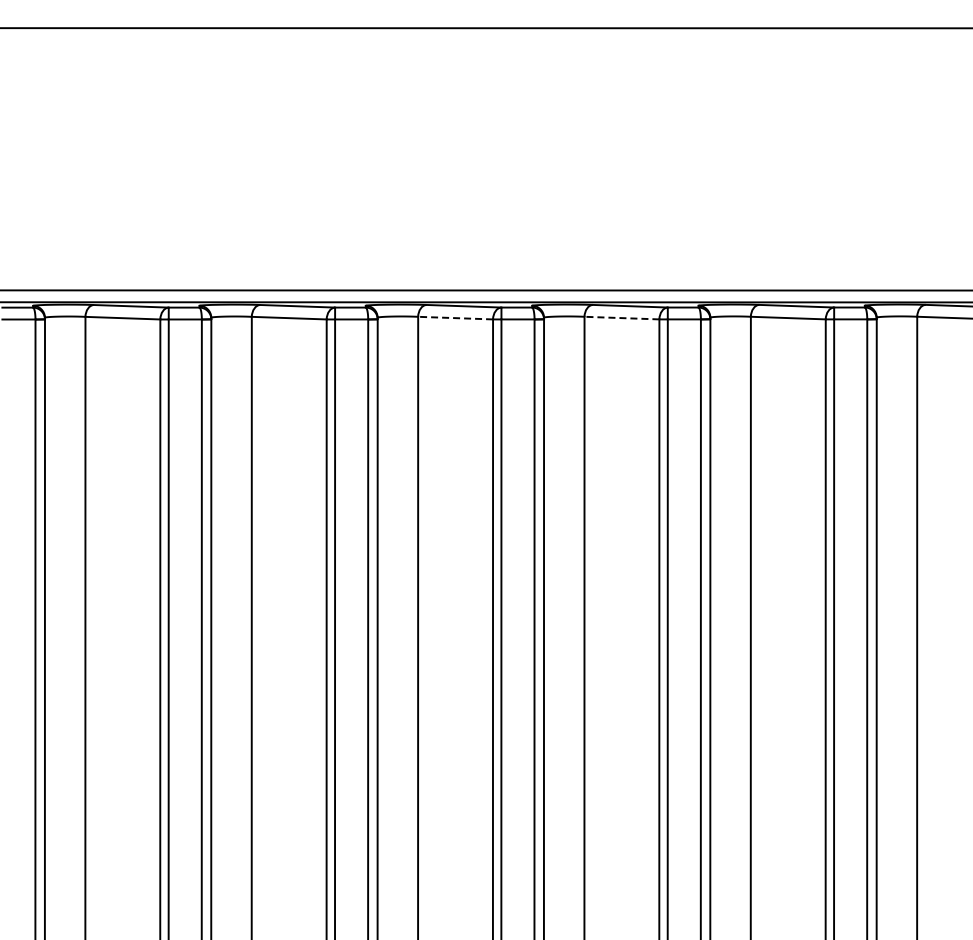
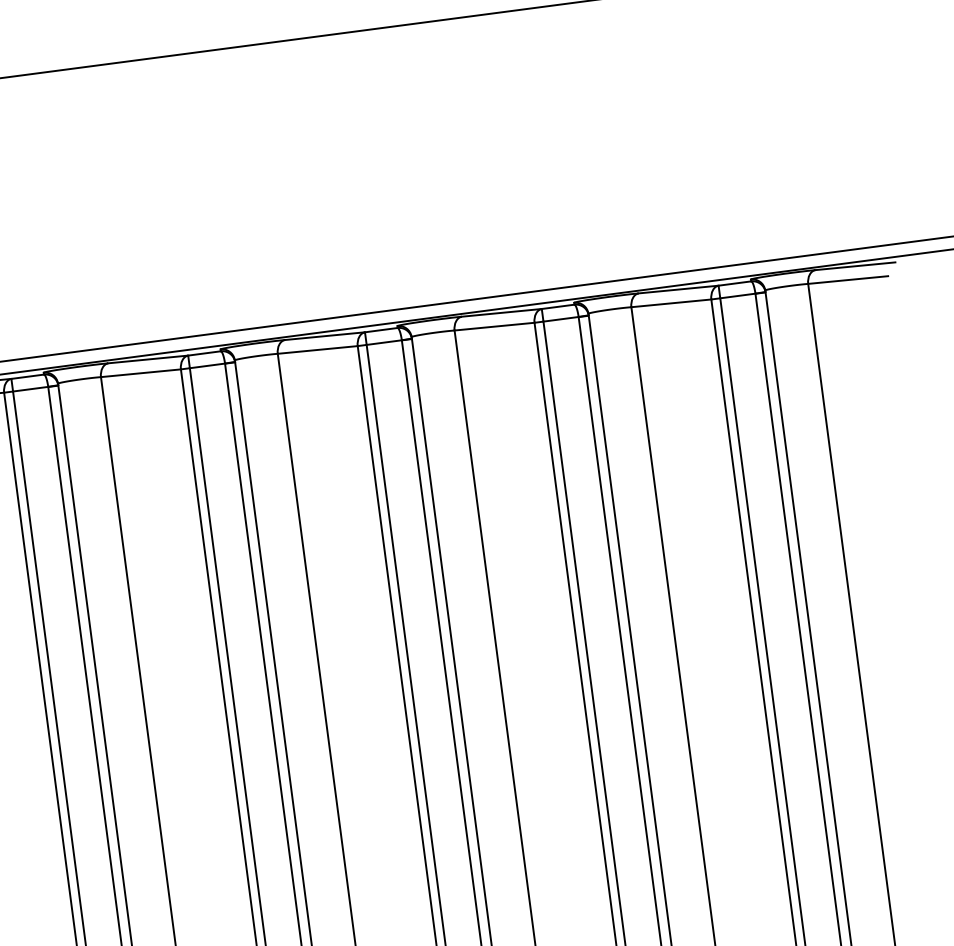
line: (455, 318) -> (317, 350), dashed -> solid
line: (621, 318) -> (494, 327), dashed -> solid

